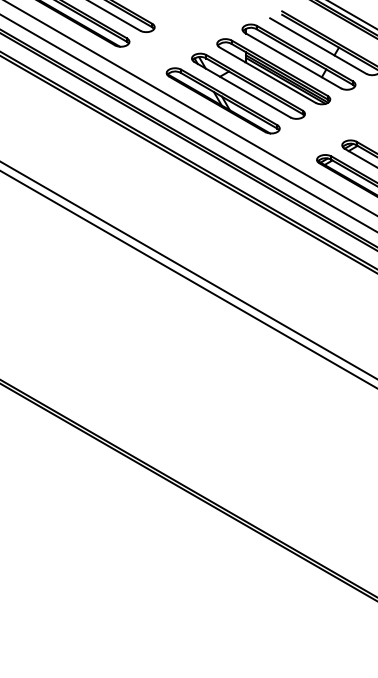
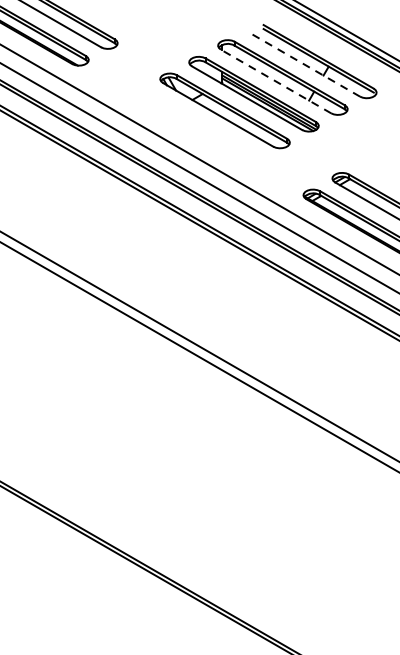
line: (318, 46) -> (305, 65), solid -> dashed
line: (292, 60) -> (275, 81), solid -> dashed
part: (222, 100) -> (195, 127), removed

